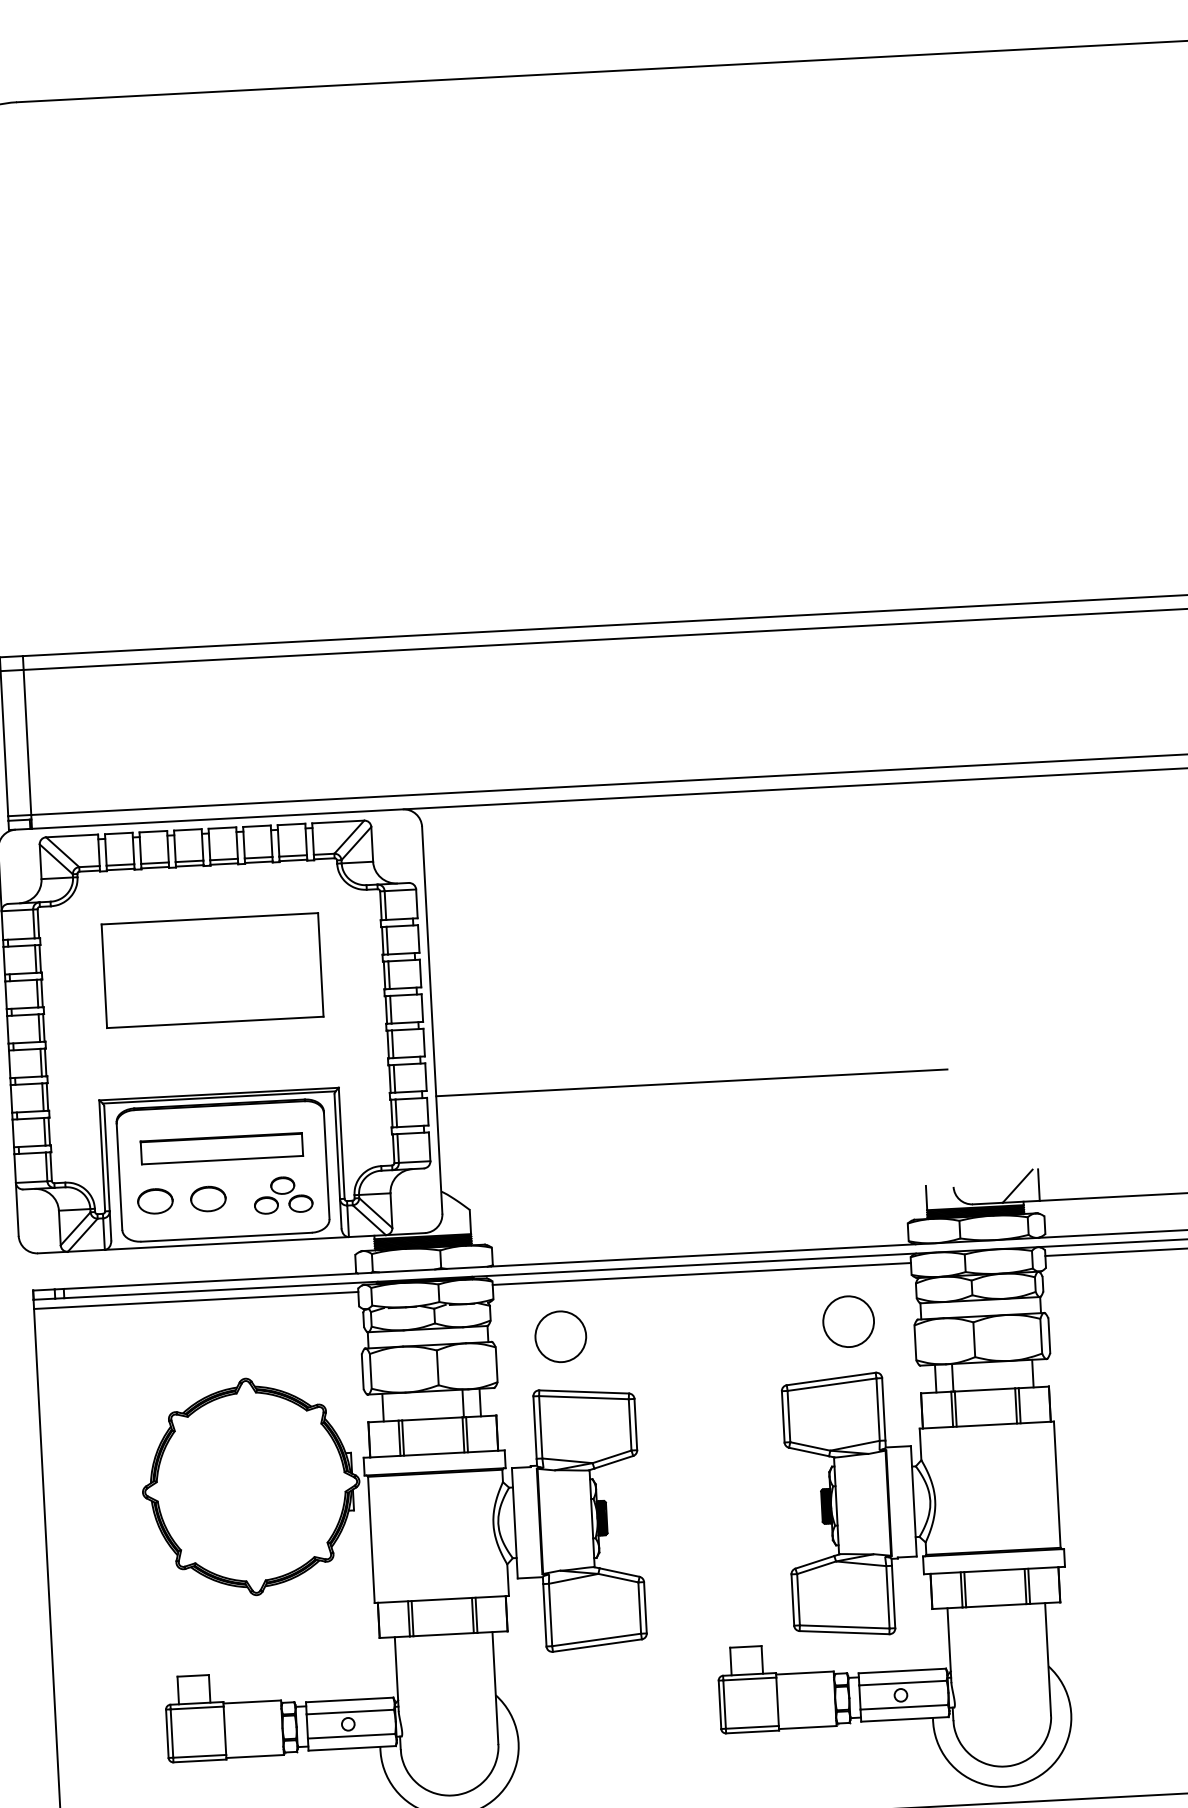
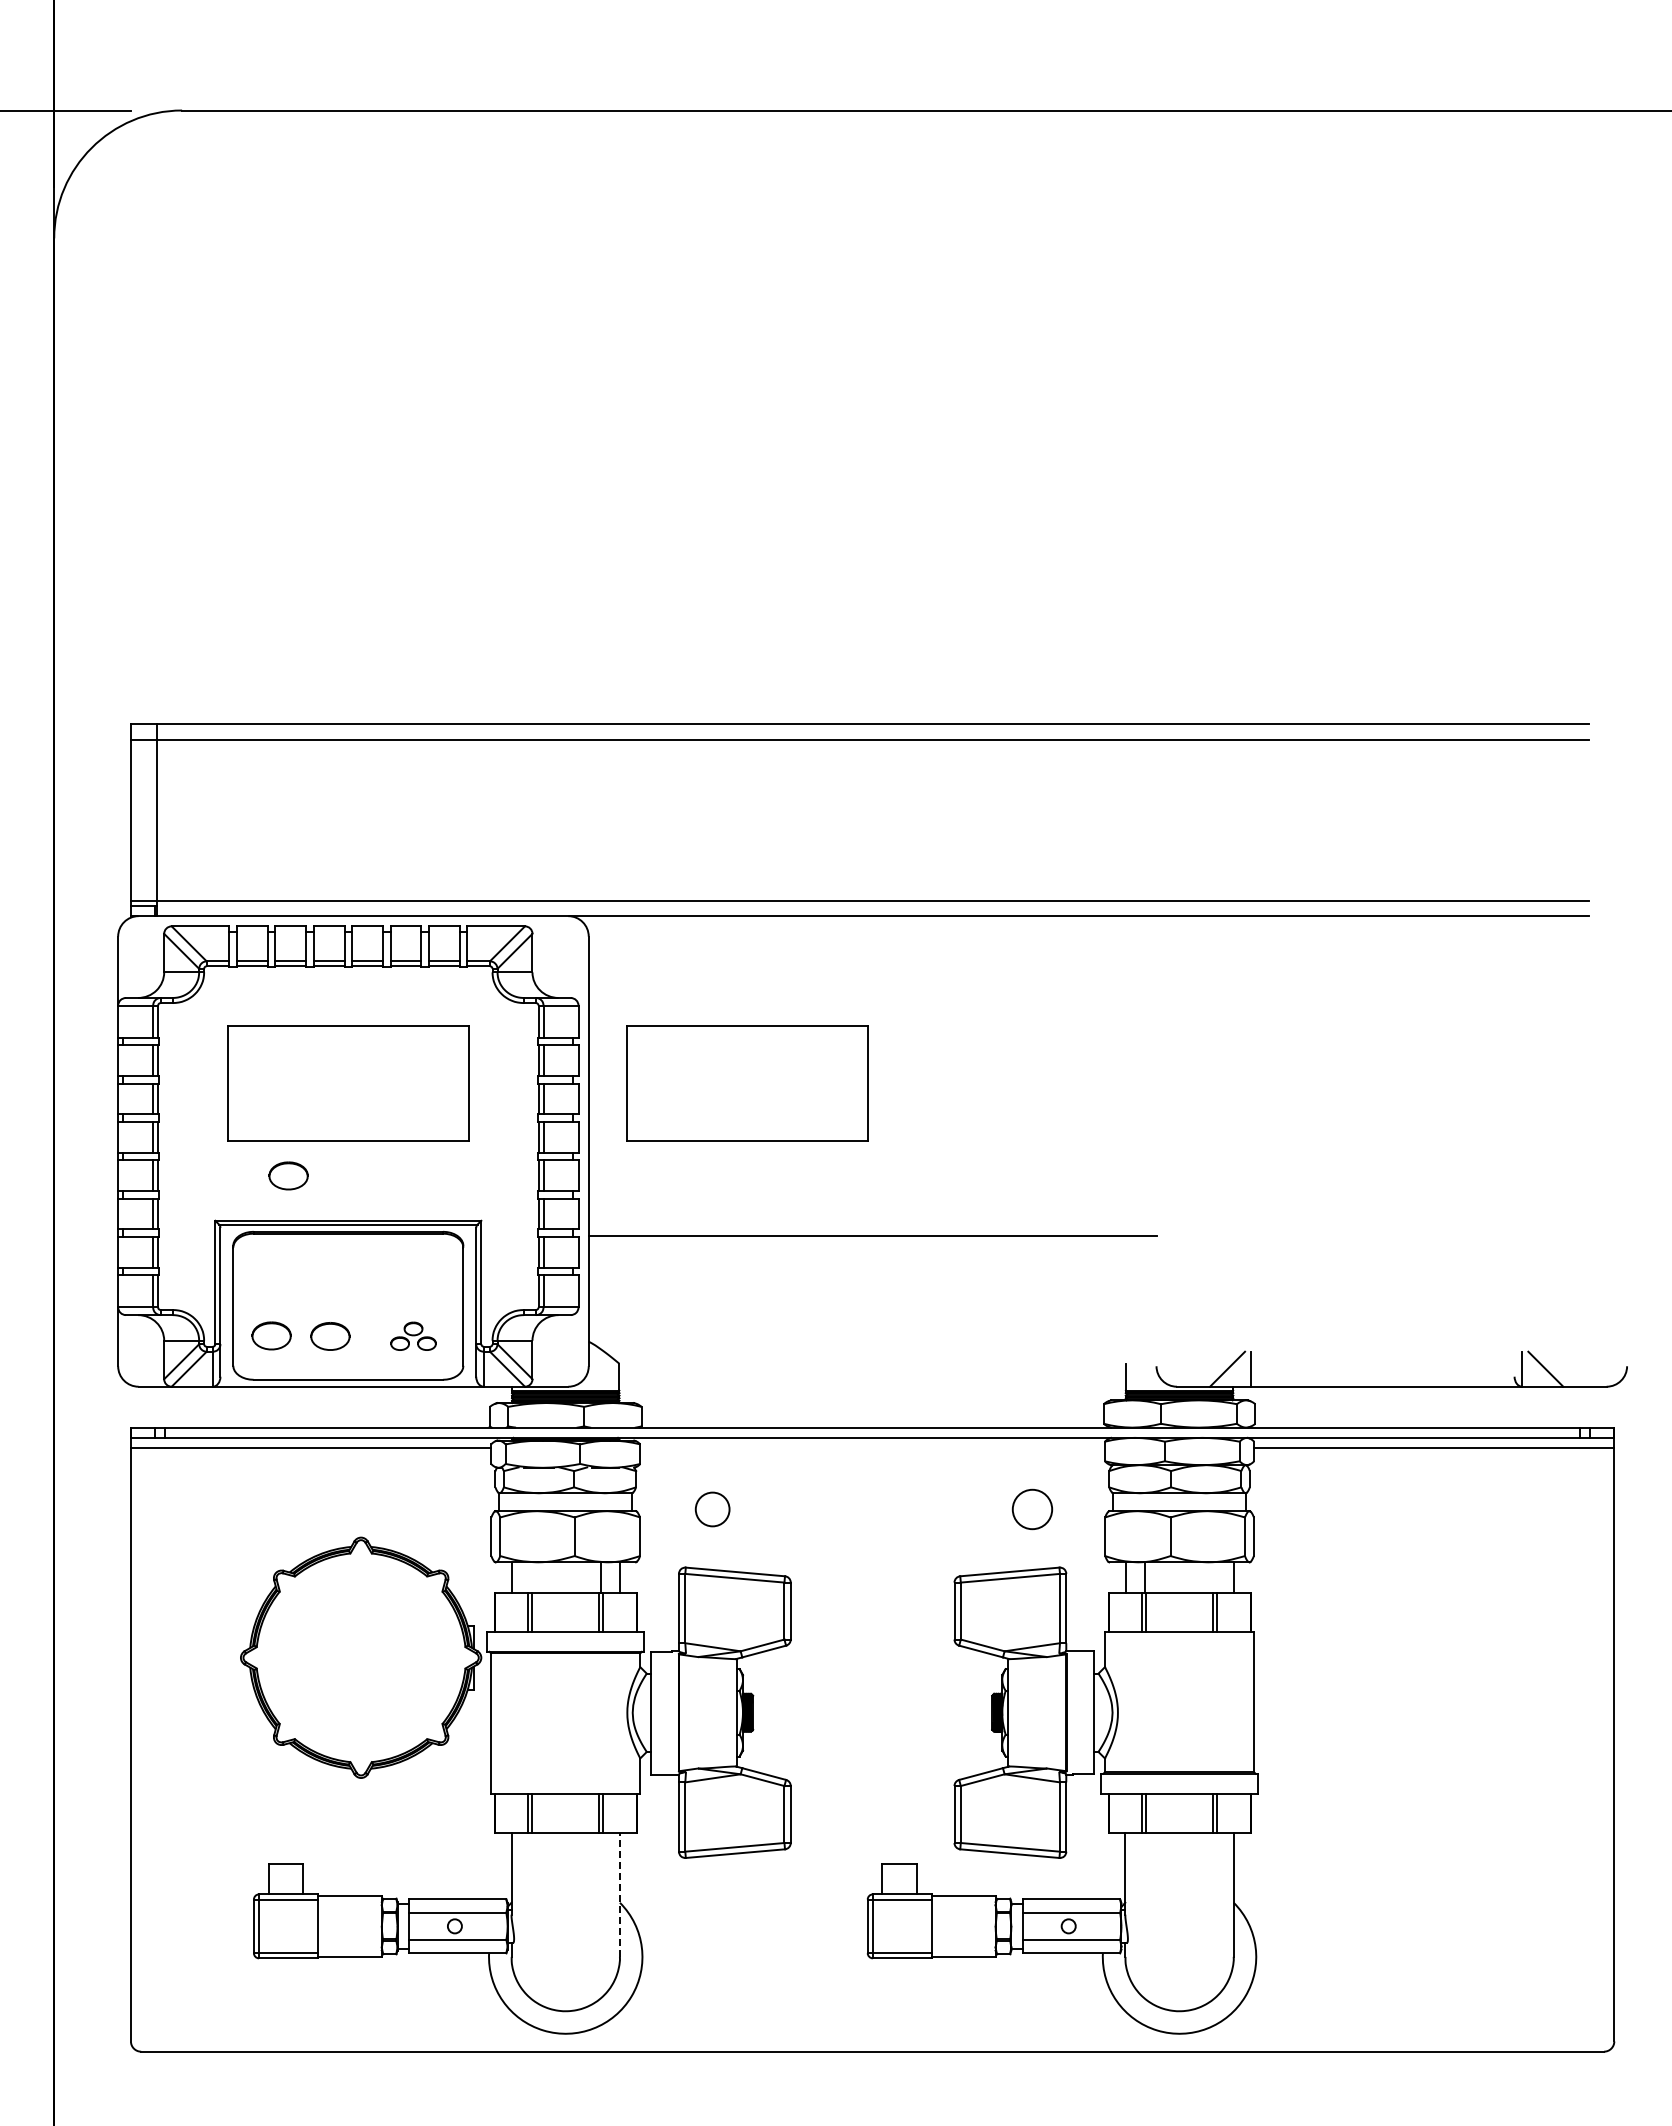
part: (571, 951) -> (747, 1083), added
part: (163, 1056) -> (288, 1175), added
part: (222, 1148) -> (348, 1281), removed
part: (283, 1194) -> (413, 1335), size x0.7
line: (701, 1274) -> (872, 1448), removed
circle: (848, 1321) -> (1032, 1509), size x0.7
circle: (560, 1336) -> (712, 1509), size x0.6
line: (494, 1687) -> (619, 1894), solid -> dashed

